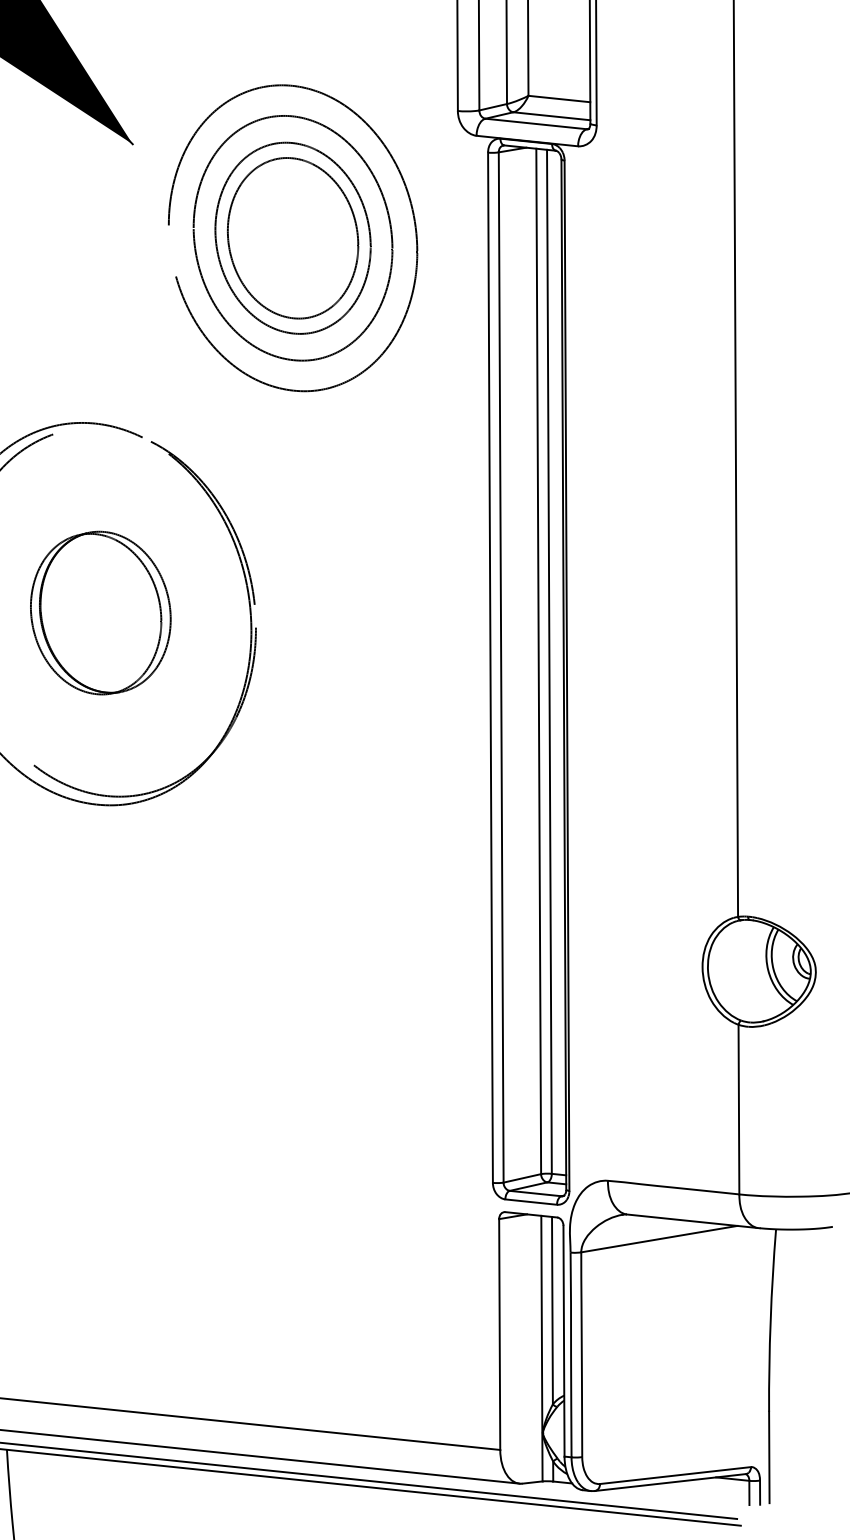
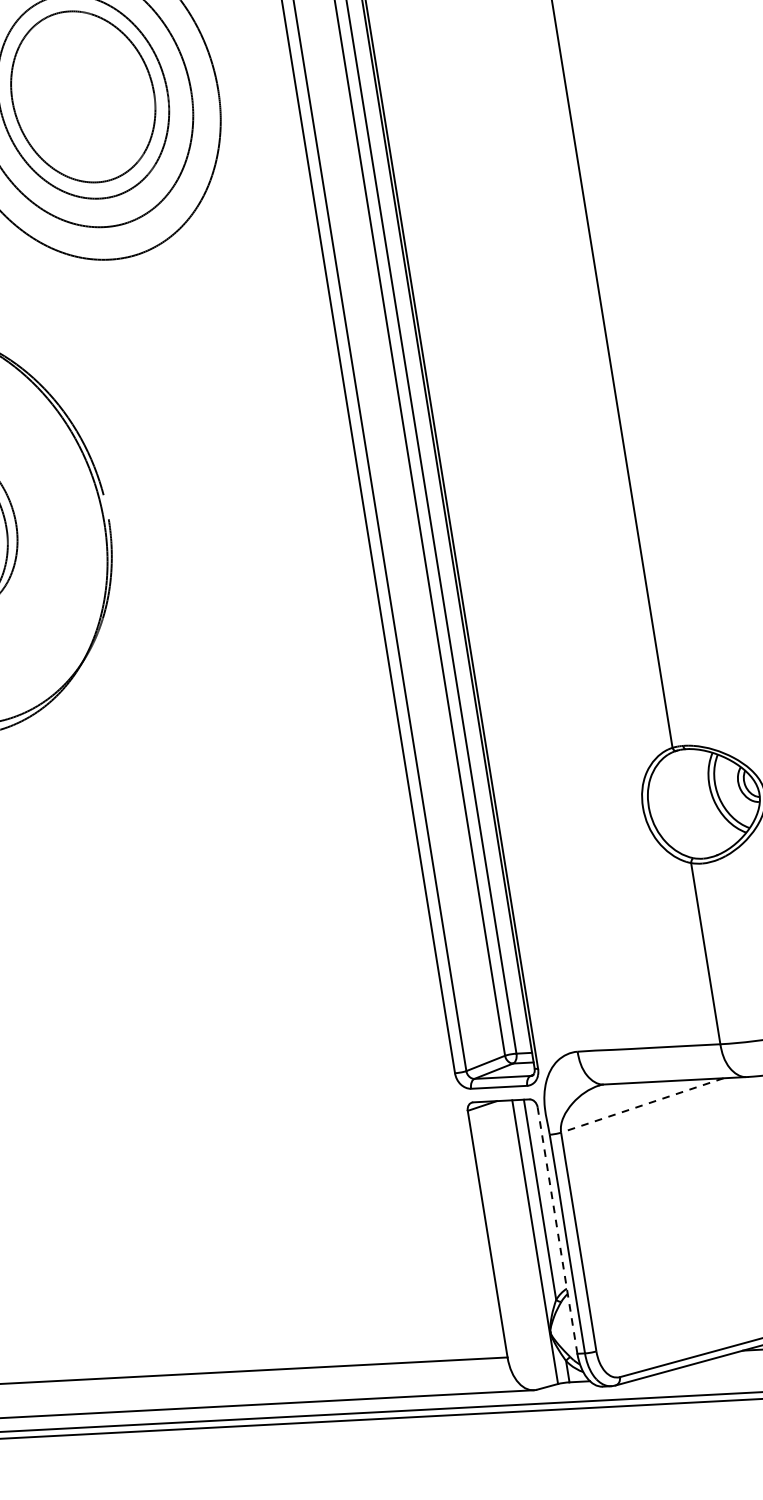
line: (658, 1239) -> (641, 1105), solid -> dashed
line: (564, 1340) -> (557, 1229), solid -> dashed

